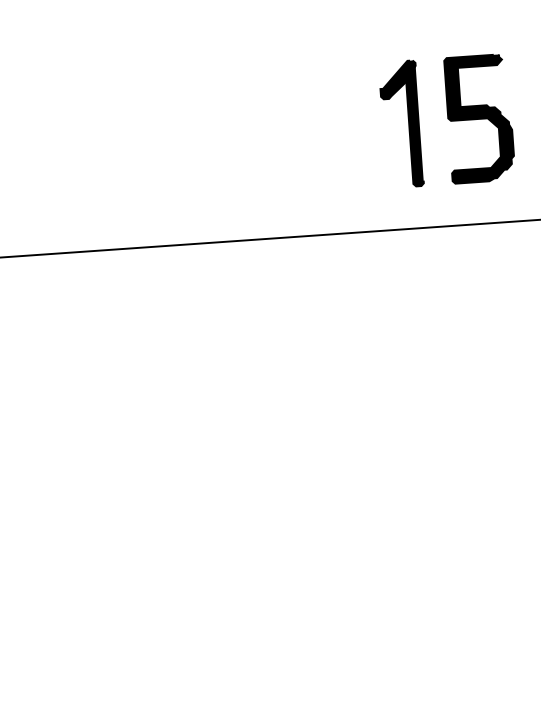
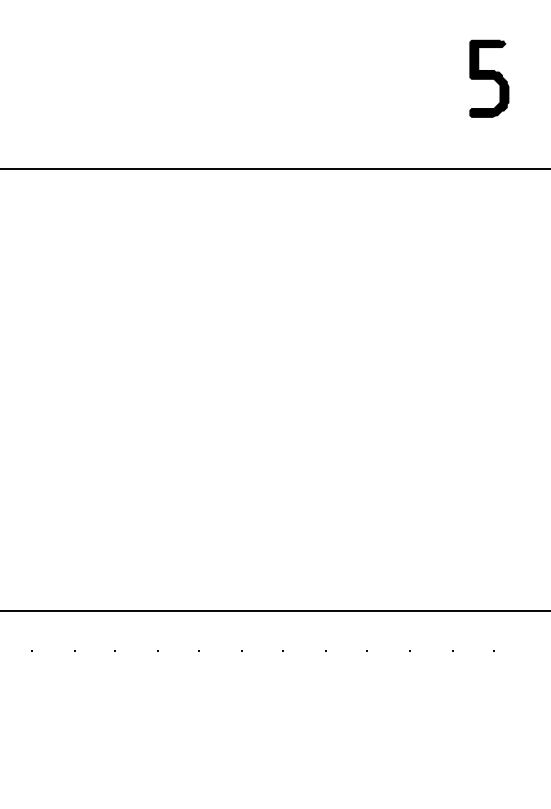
part: (480, 118) -> (489, 78), size x0.7
part: (401, 124) -> (421, 78), removed

